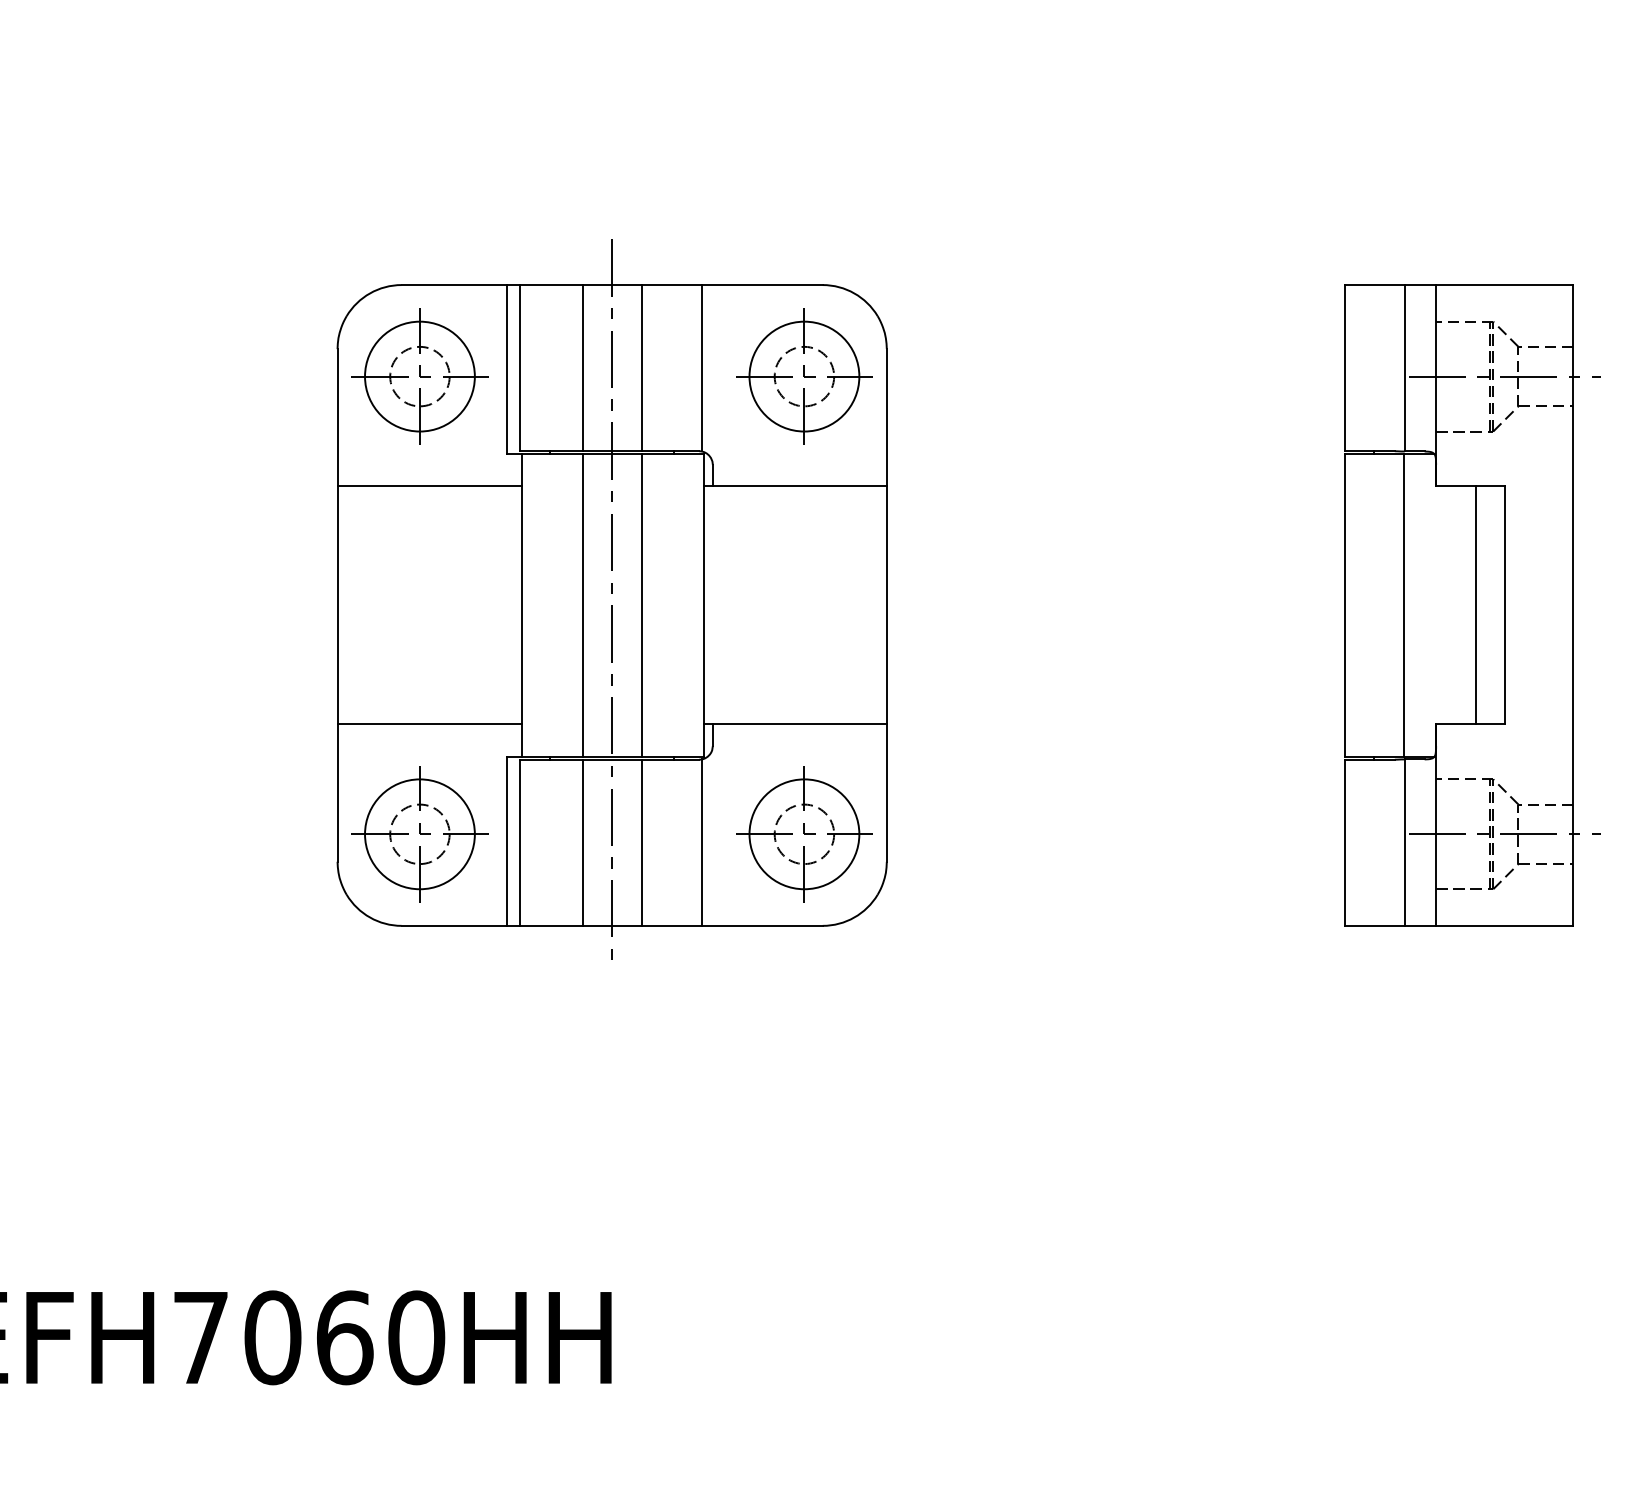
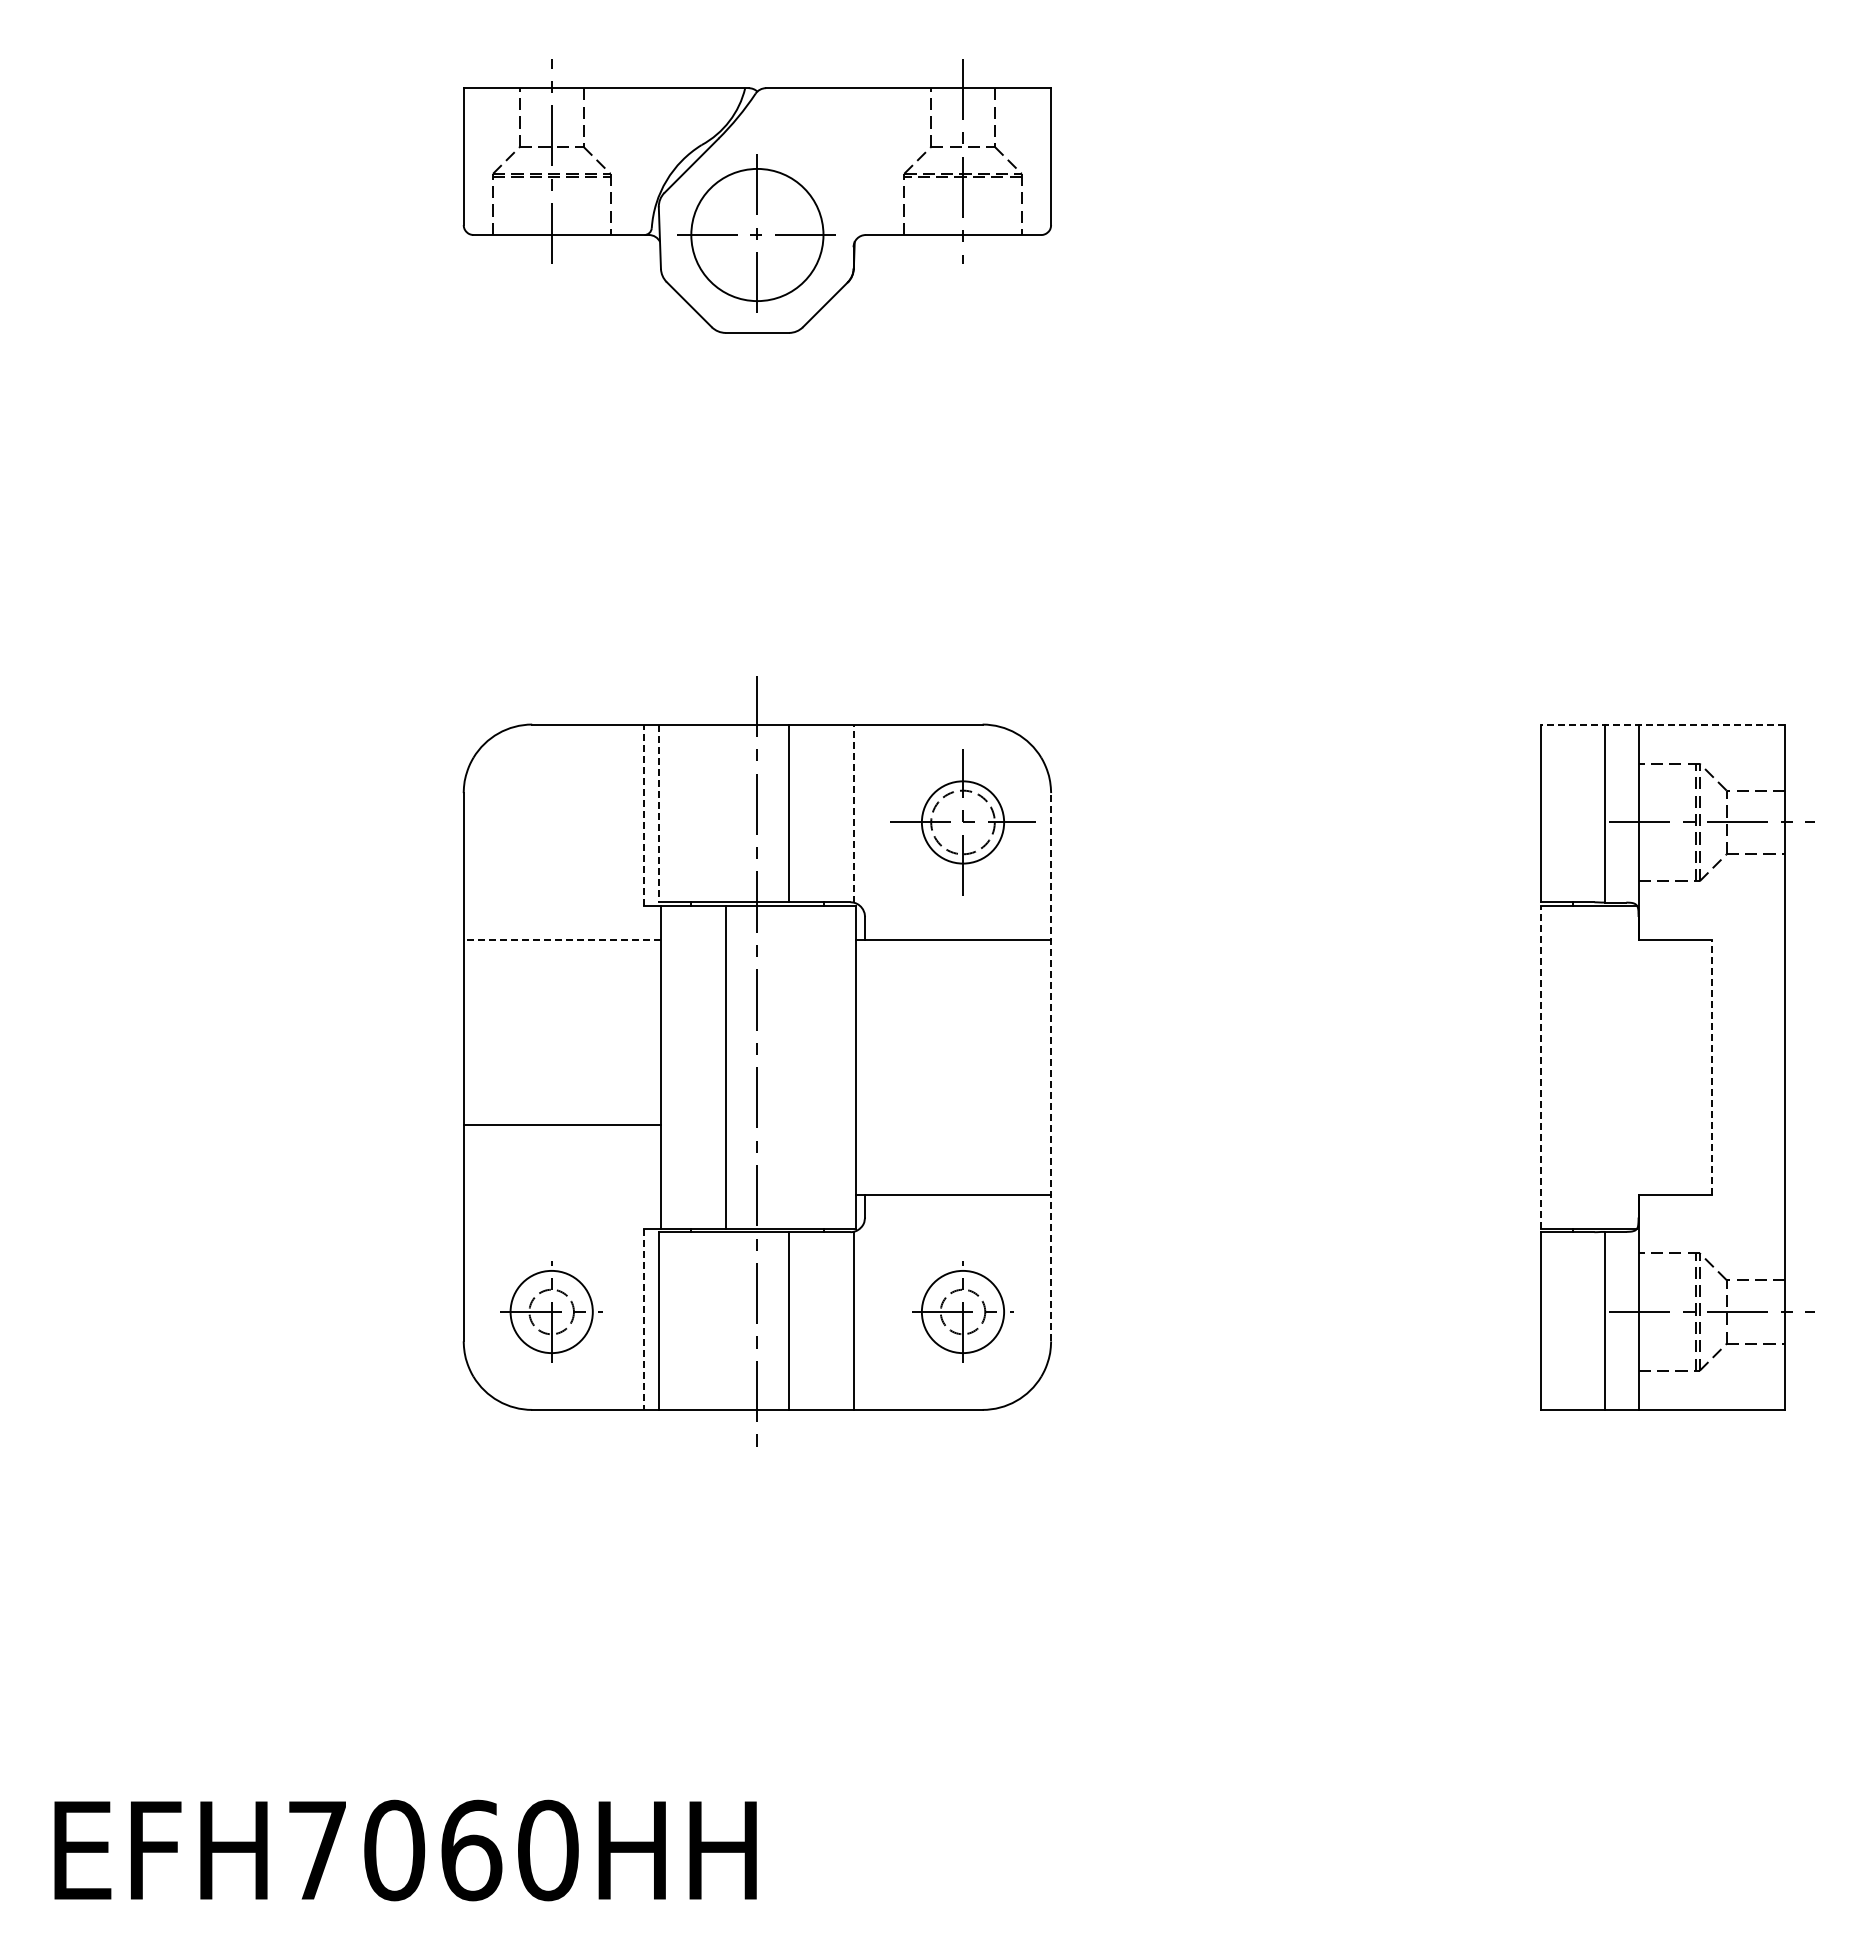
line: (1458, 285) -> (1662, 724), solid -> dashed
line: (519, 368) -> (658, 813), solid -> dashed
line: (582, 368) -> (725, 813), removed
line: (702, 368) -> (853, 813), solid -> dashed
line: (506, 370) -> (644, 815), solid -> dashed
part: (419, 376) -> (551, 822), removed
circle: (803, 376) -> (962, 822), size x0.7
line: (429, 486) -> (562, 939), solid -> dashed
line: (642, 604) -> (789, 1066), removed
line: (887, 604) -> (1051, 1066), solid -> dashed
line: (1404, 604) -> (1604, 1066), removed
line: (1475, 604) -> (1680, 1066), removed
line: (1505, 604) -> (1712, 1066), solid -> dashed
line: (1344, 605) -> (1540, 1067), solid -> dashed
line: (429, 724) -> (562, 1124), moved
part: (419, 833) -> (551, 1311), size x0.7
part: (803, 833) -> (962, 1311), size x0.7
line: (506, 841) -> (644, 1319), solid -> dashed
line: (582, 842) -> (725, 1320), removed

